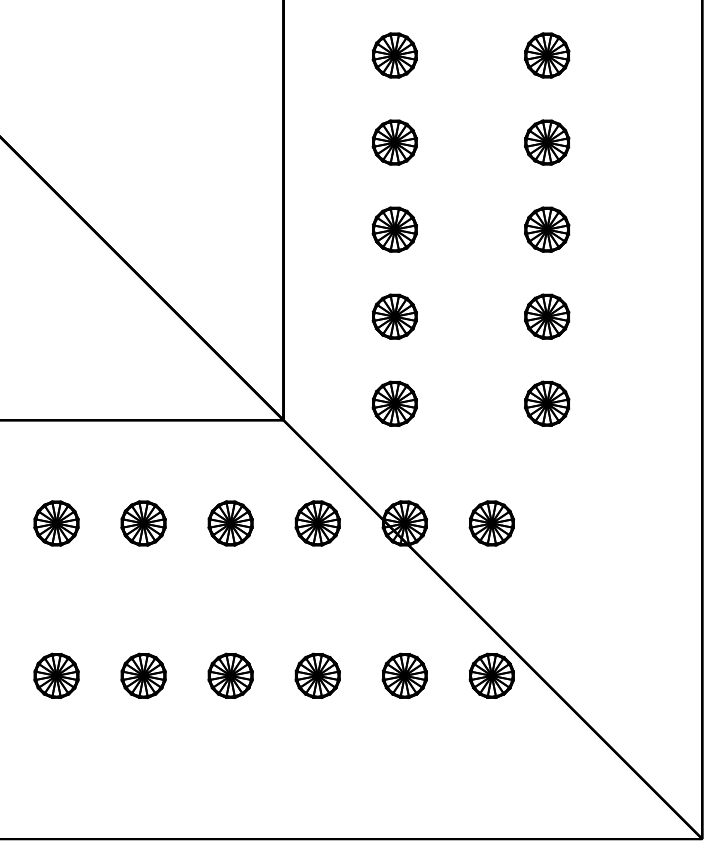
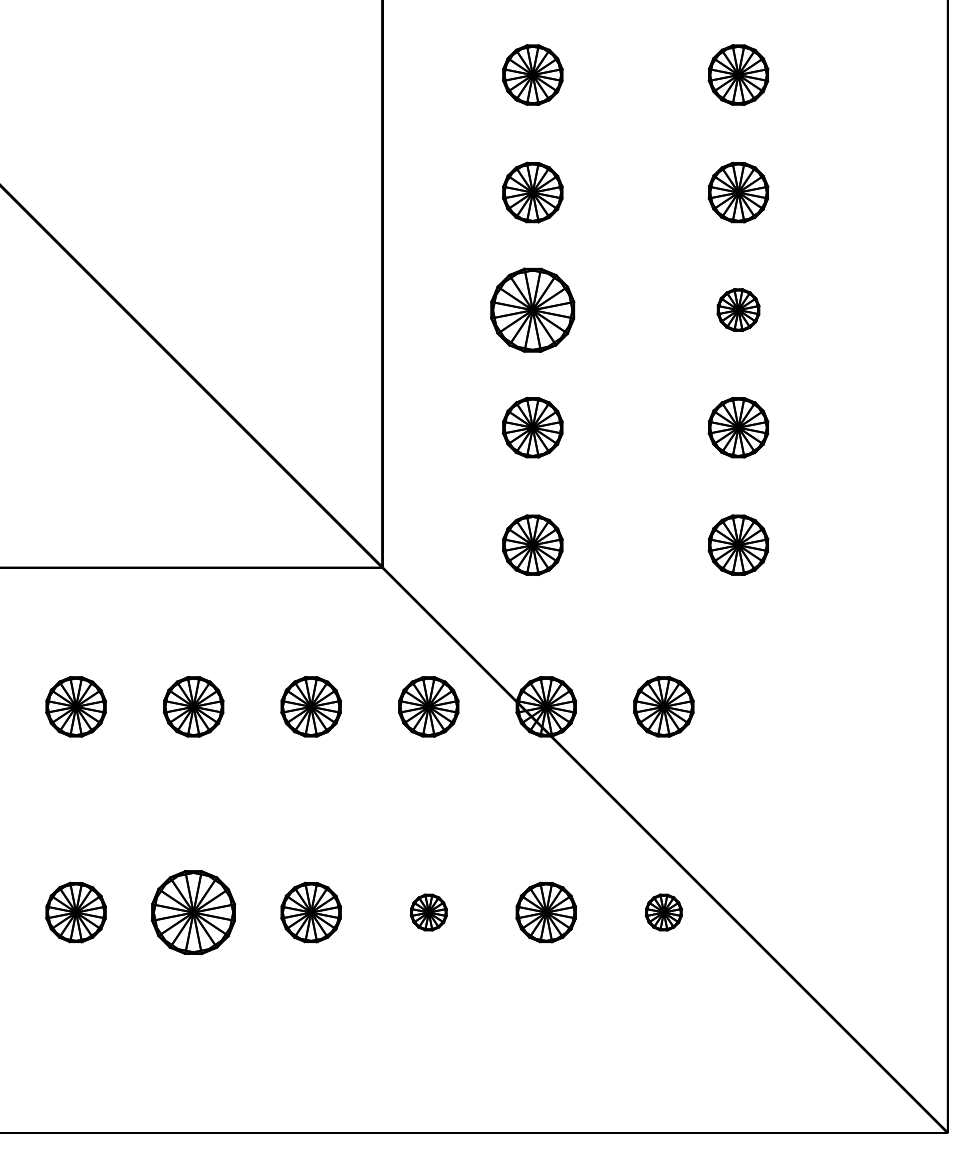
part: (394, 229) -> (532, 309), size x1.4
part: (547, 229) -> (738, 309), size x0.7
part: (143, 675) -> (193, 912), size x1.4
part: (317, 675) -> (428, 912), size x0.6
part: (491, 675) -> (663, 912), size x0.6

